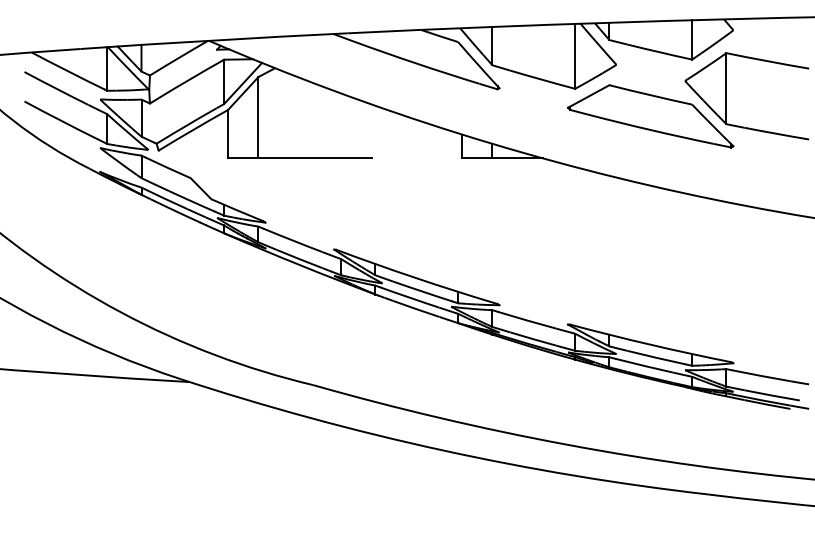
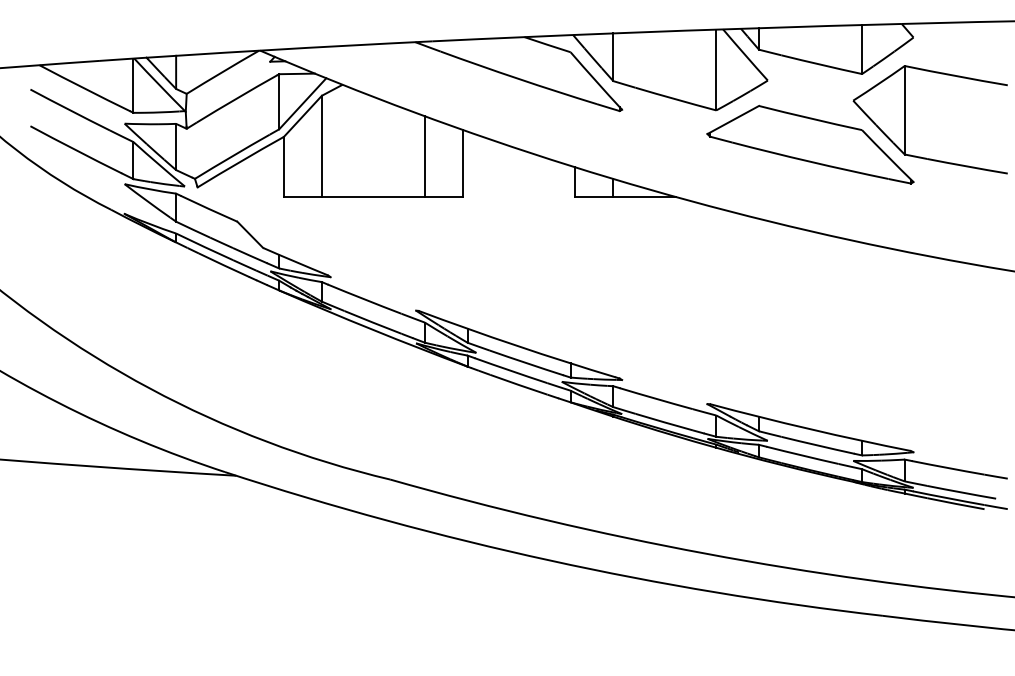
line: (340, 125) -> (424, 156), added
line: (371, 130) -> (462, 162), added

